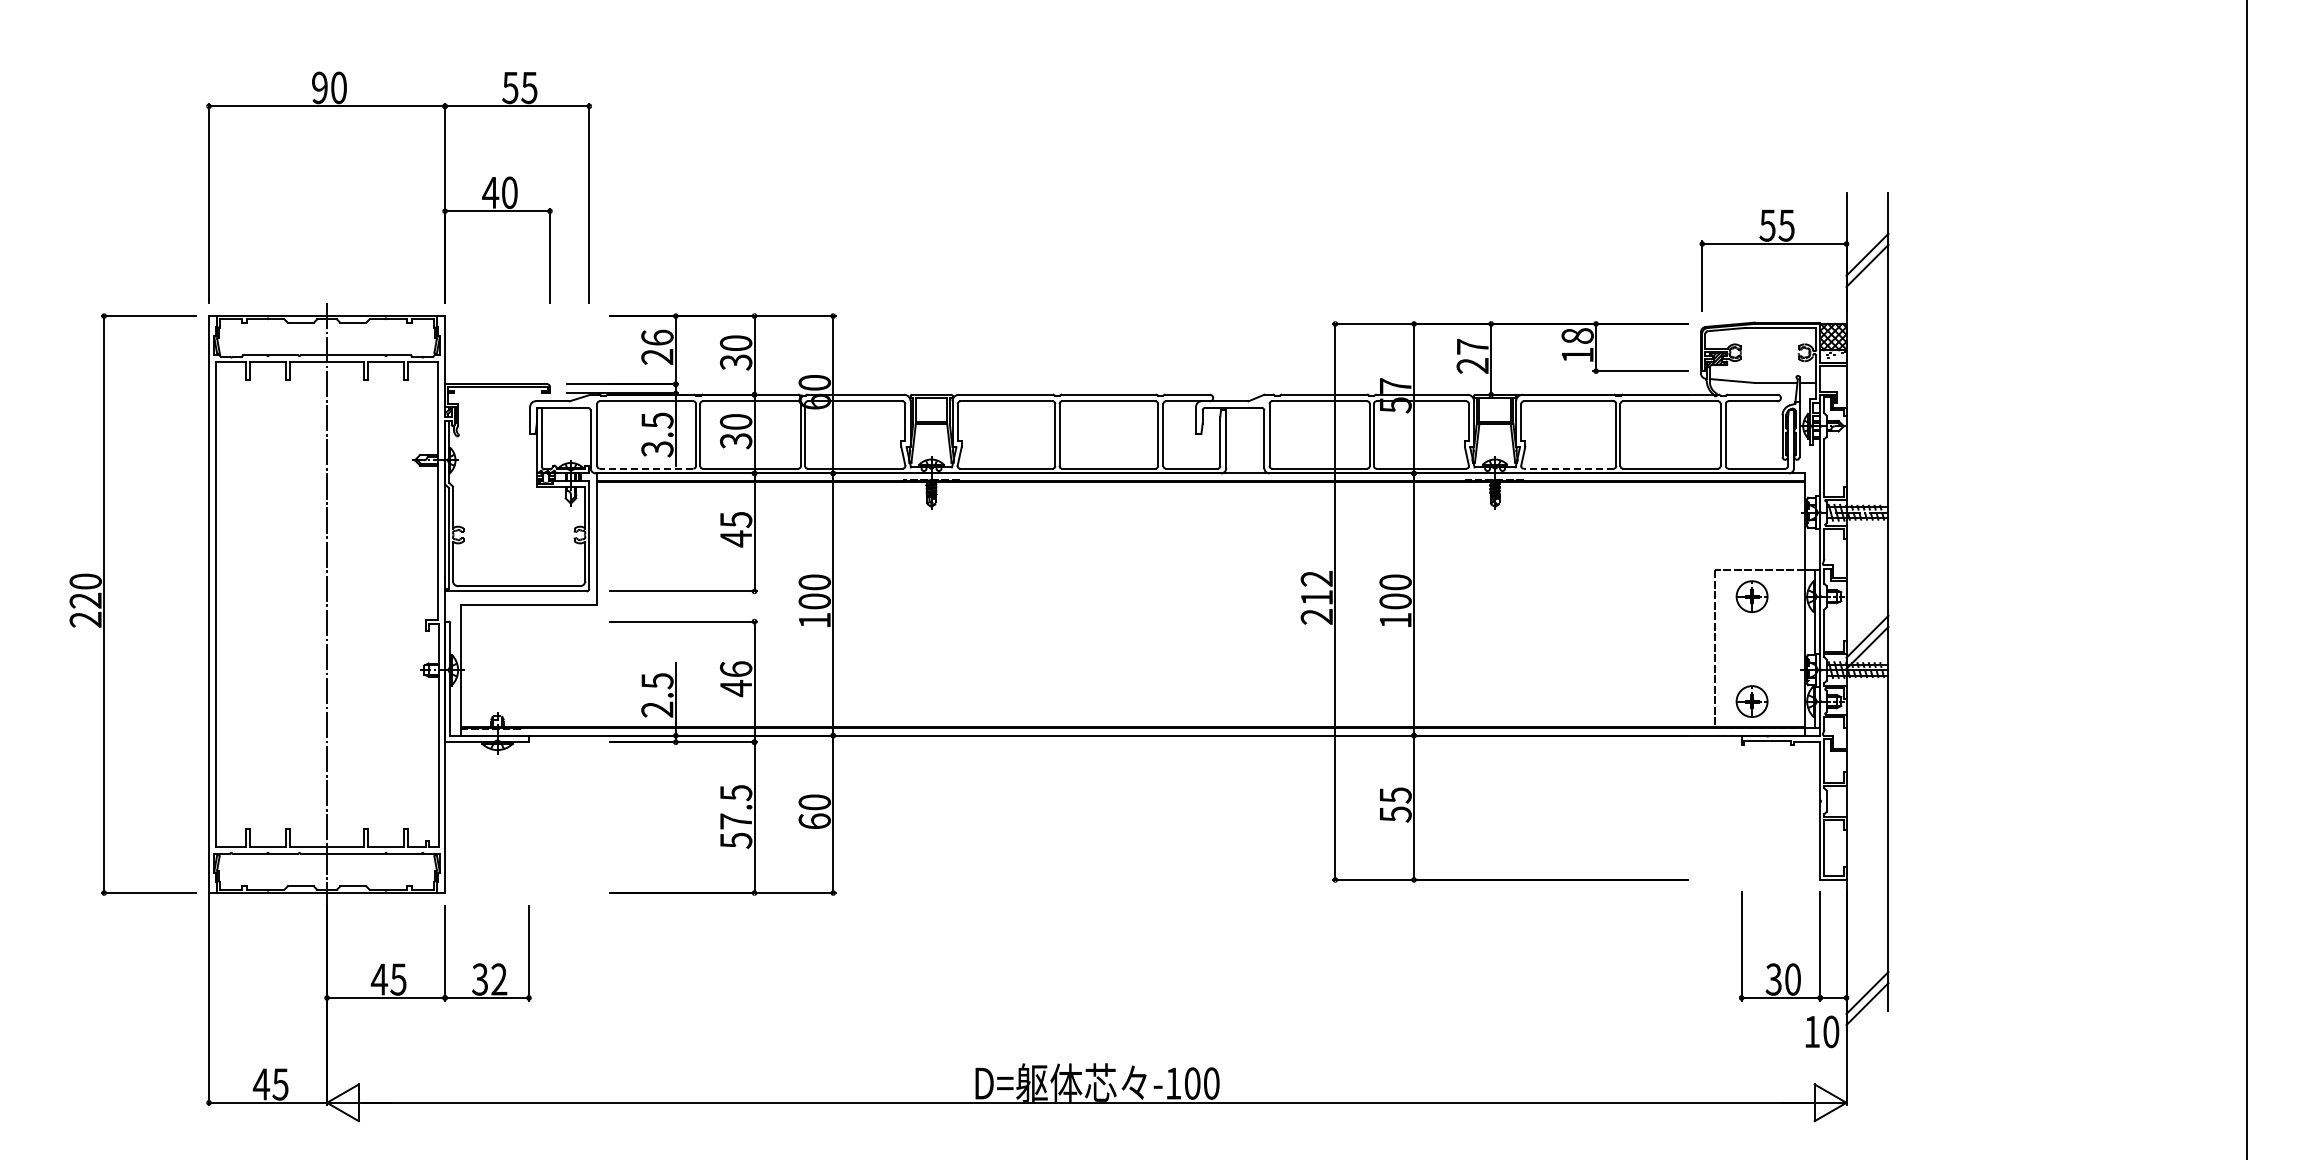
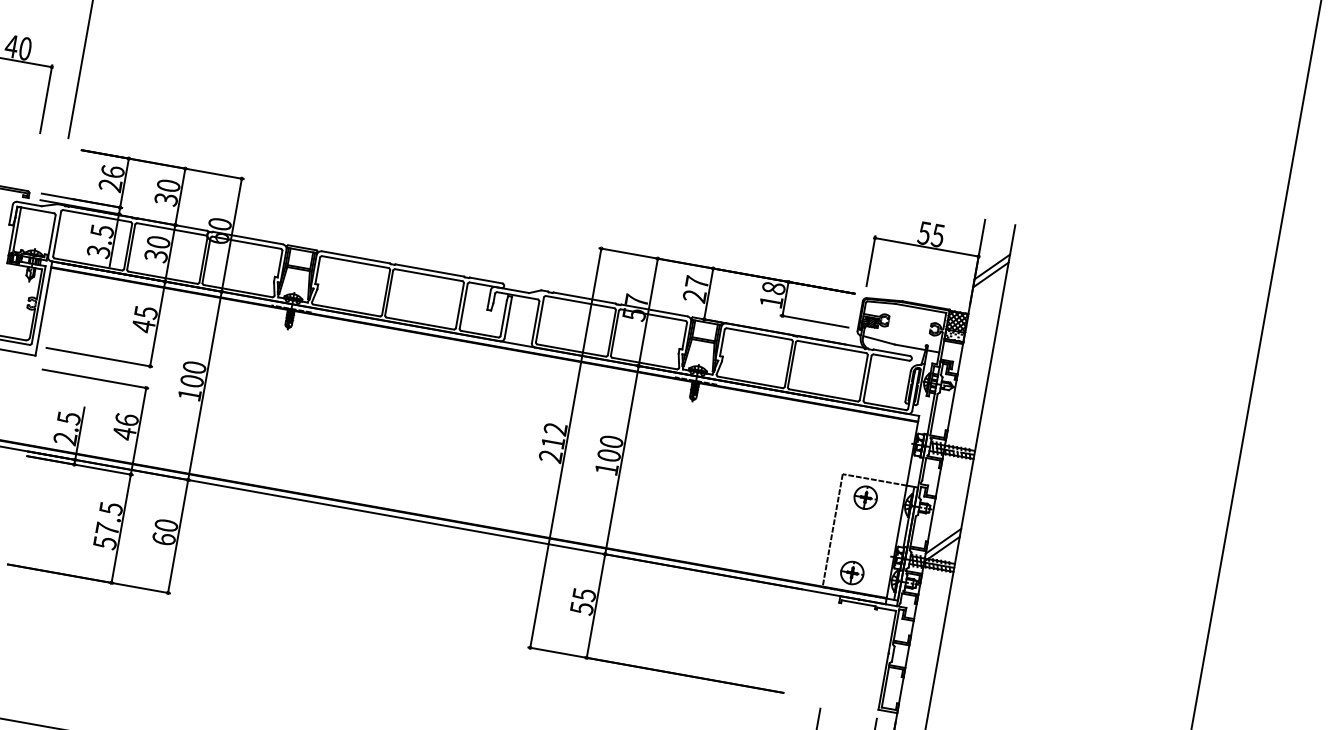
line: (646, 468) -> (88, 264), dashed -> solid
line: (1568, 468) -> (750, 382), dashed -> solid

